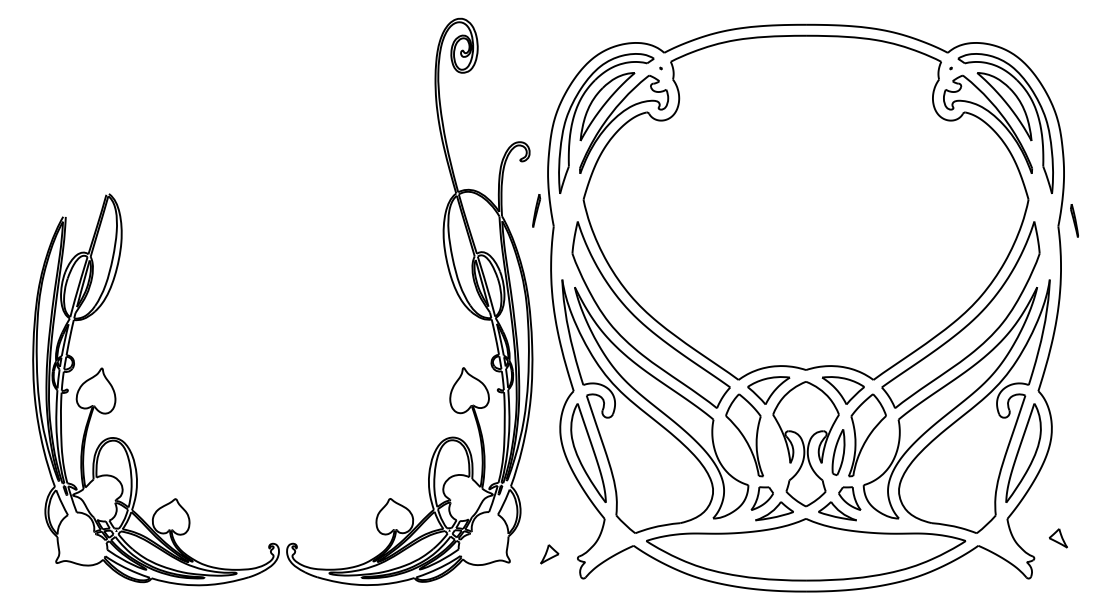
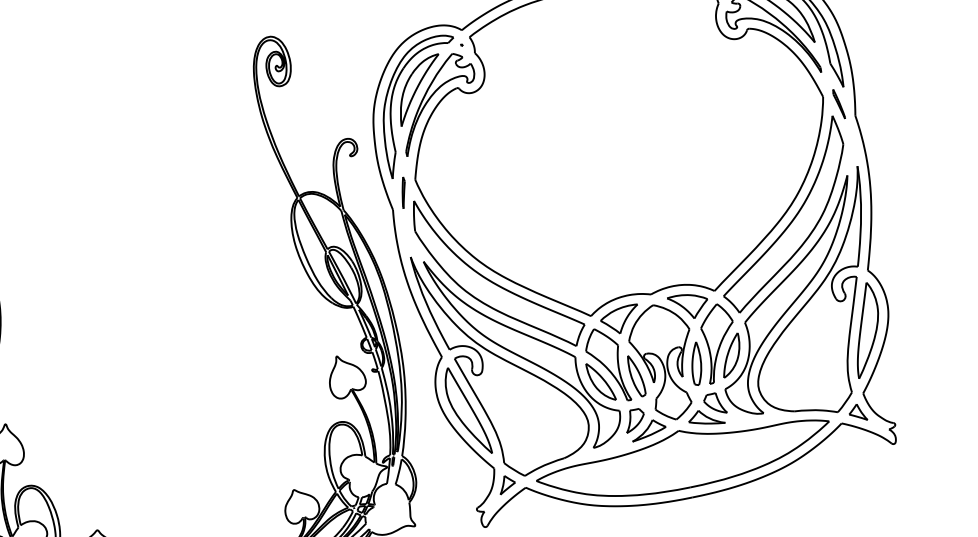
part: (536, 210) -> (403, 192), moved
part: (1074, 220) -> (838, 104), moved
part: (734, 450) -> (600, 381), added
part: (876, 450) -> (730, 355), added
part: (773, 452) -> (636, 376), added
part: (1057, 538) -> (856, 413), moved
part: (549, 554) -> (506, 484), moved

